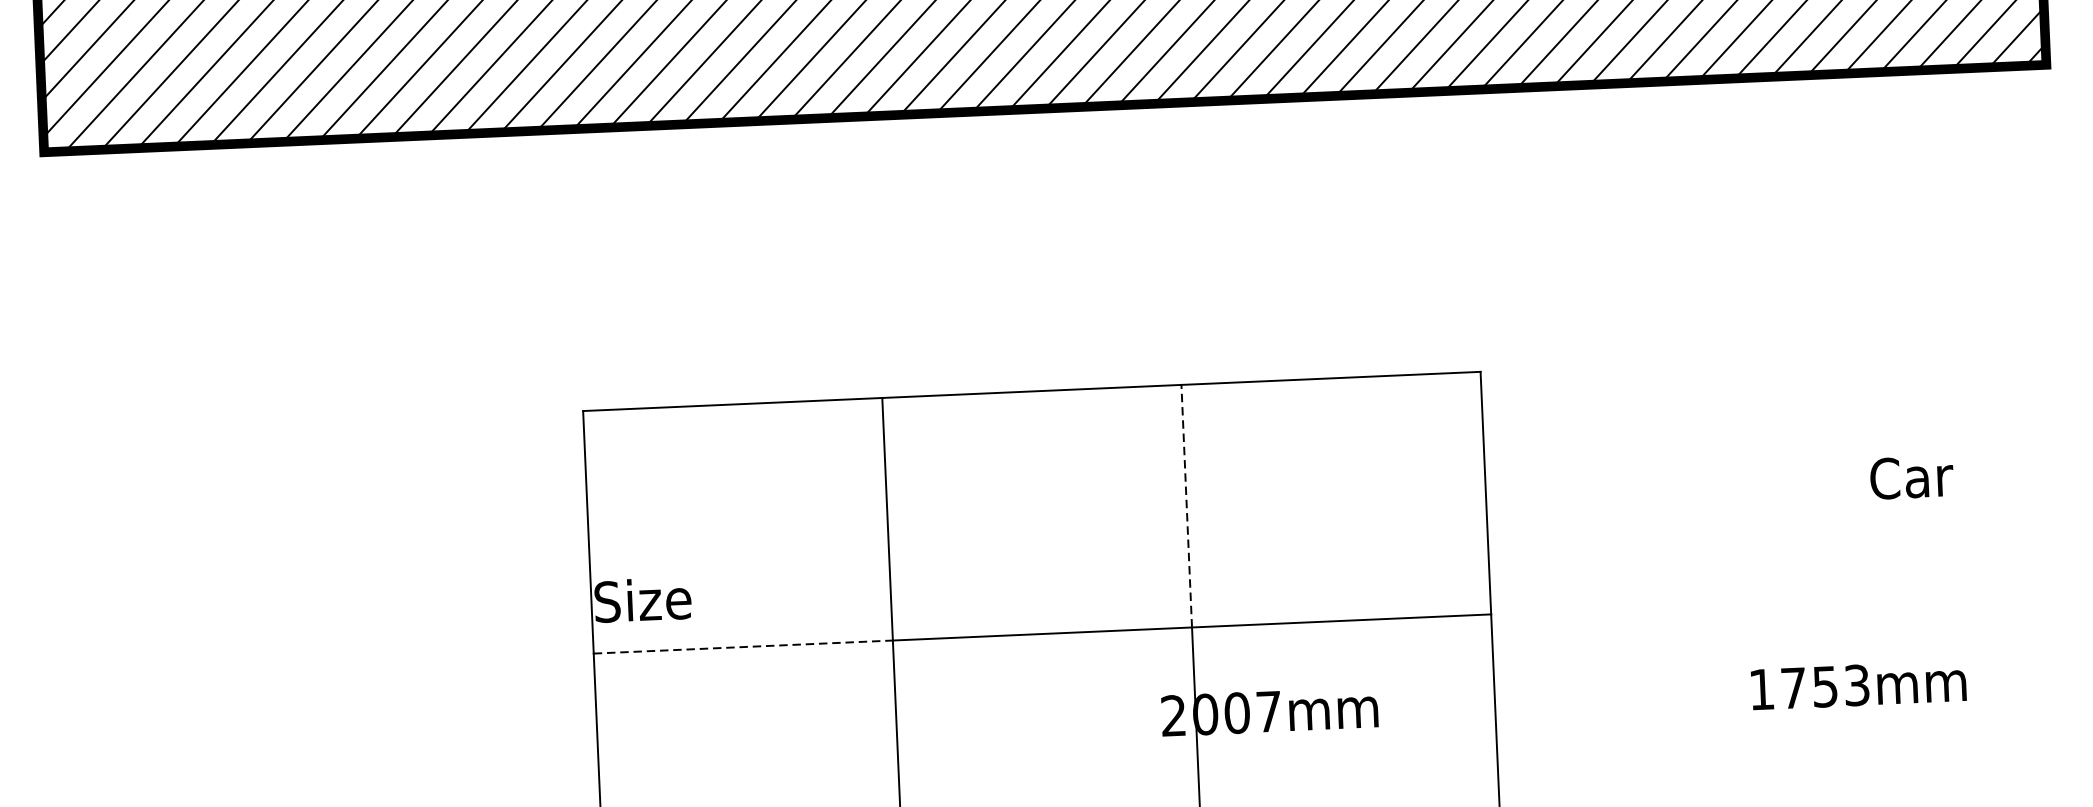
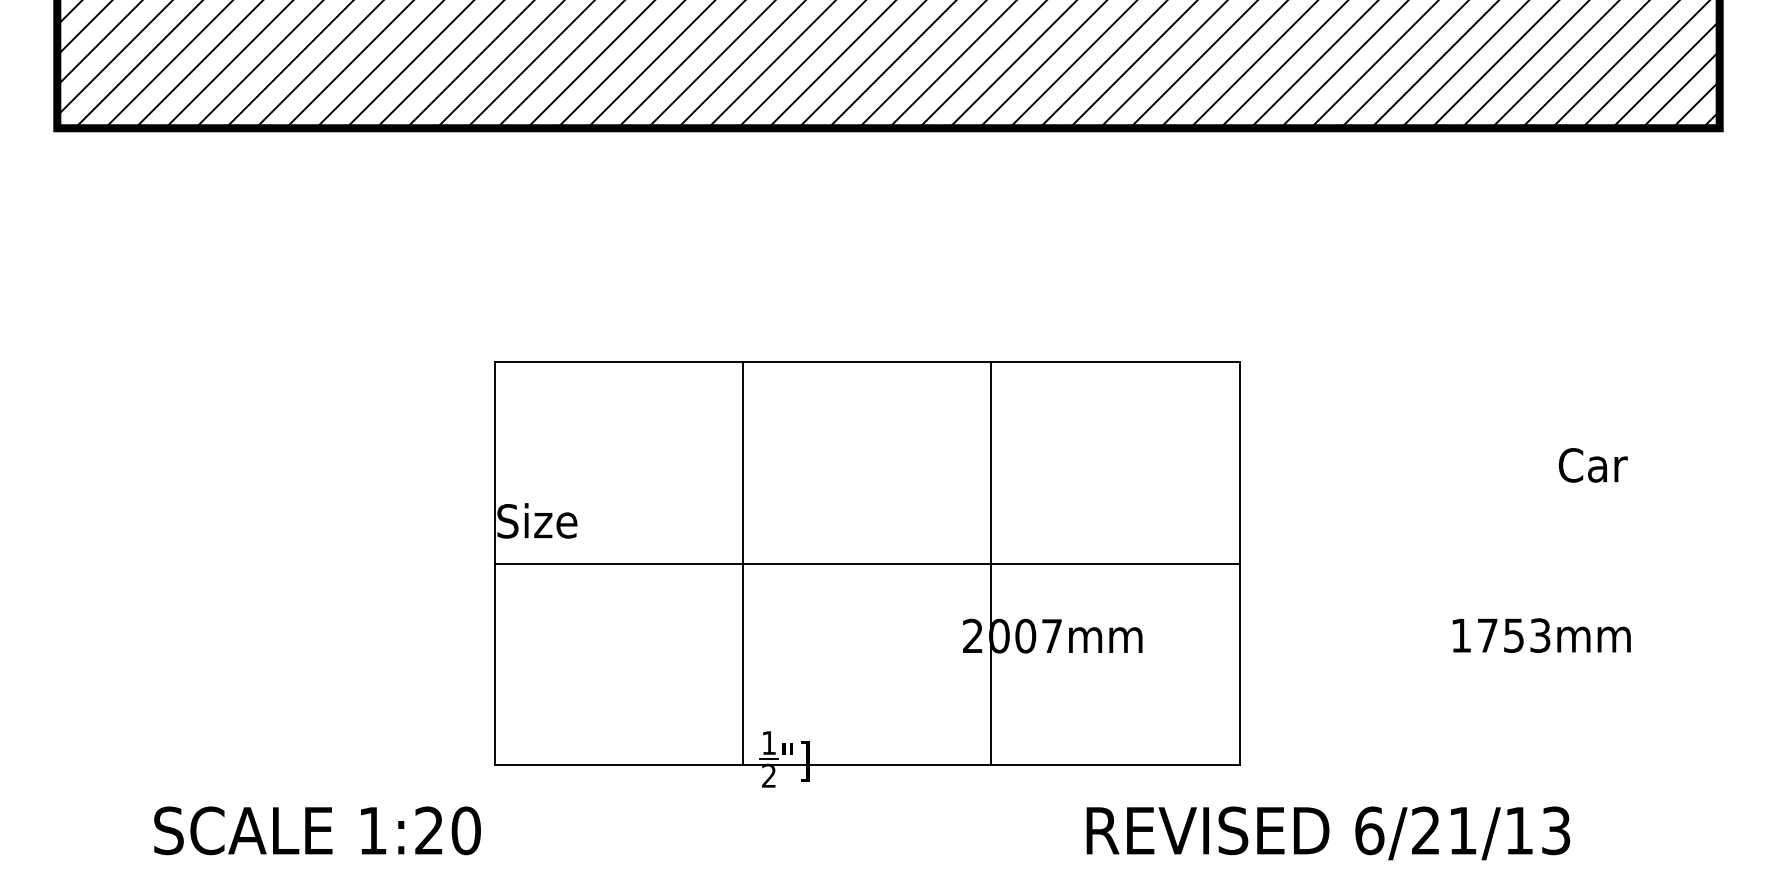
line: (1186, 505) -> (991, 462), dashed -> solid
line: (744, 646) -> (619, 563), dashed -> solid

